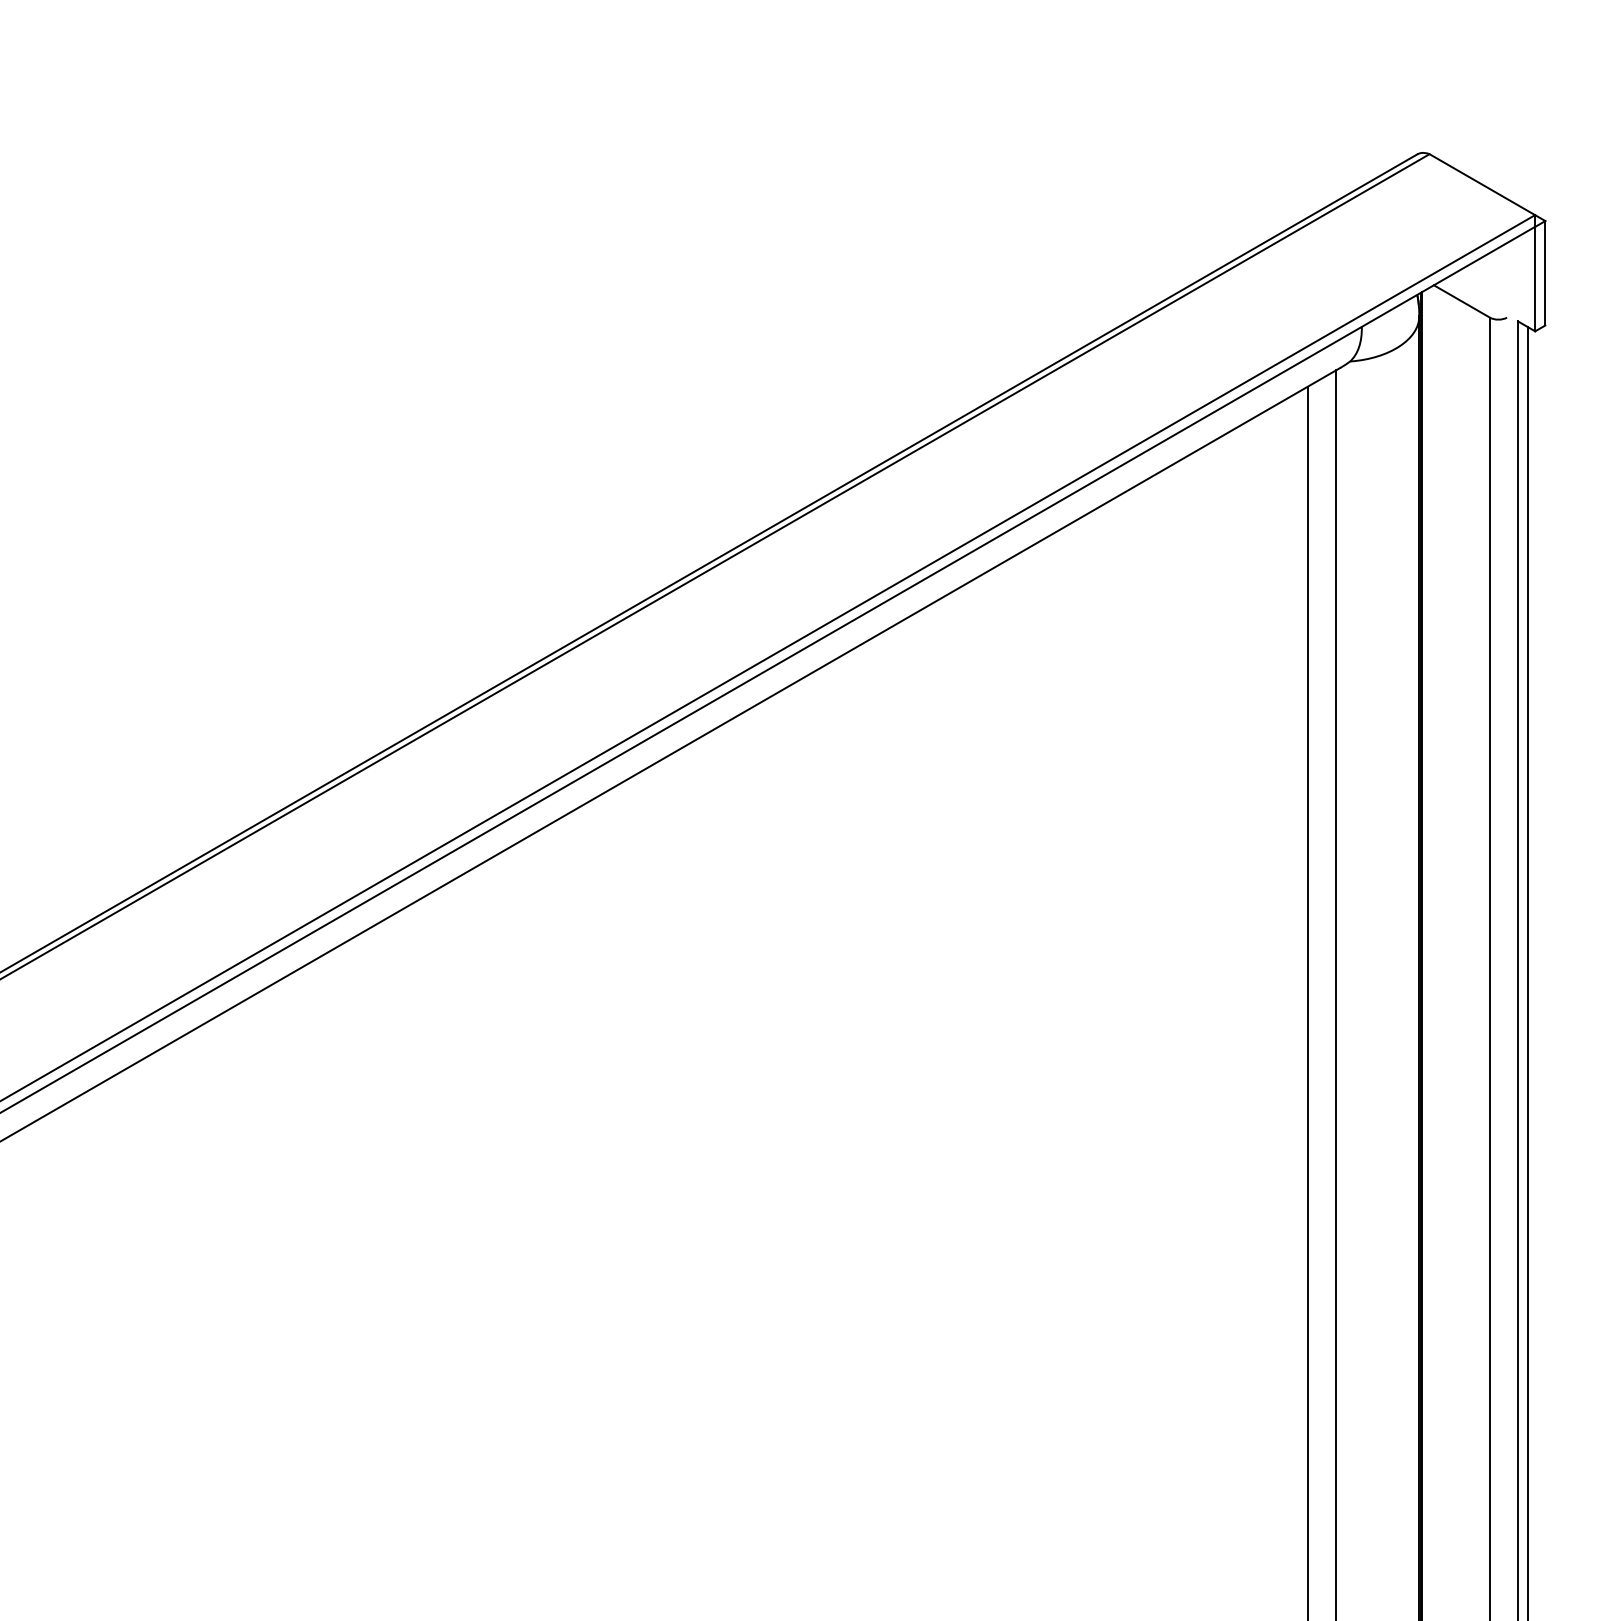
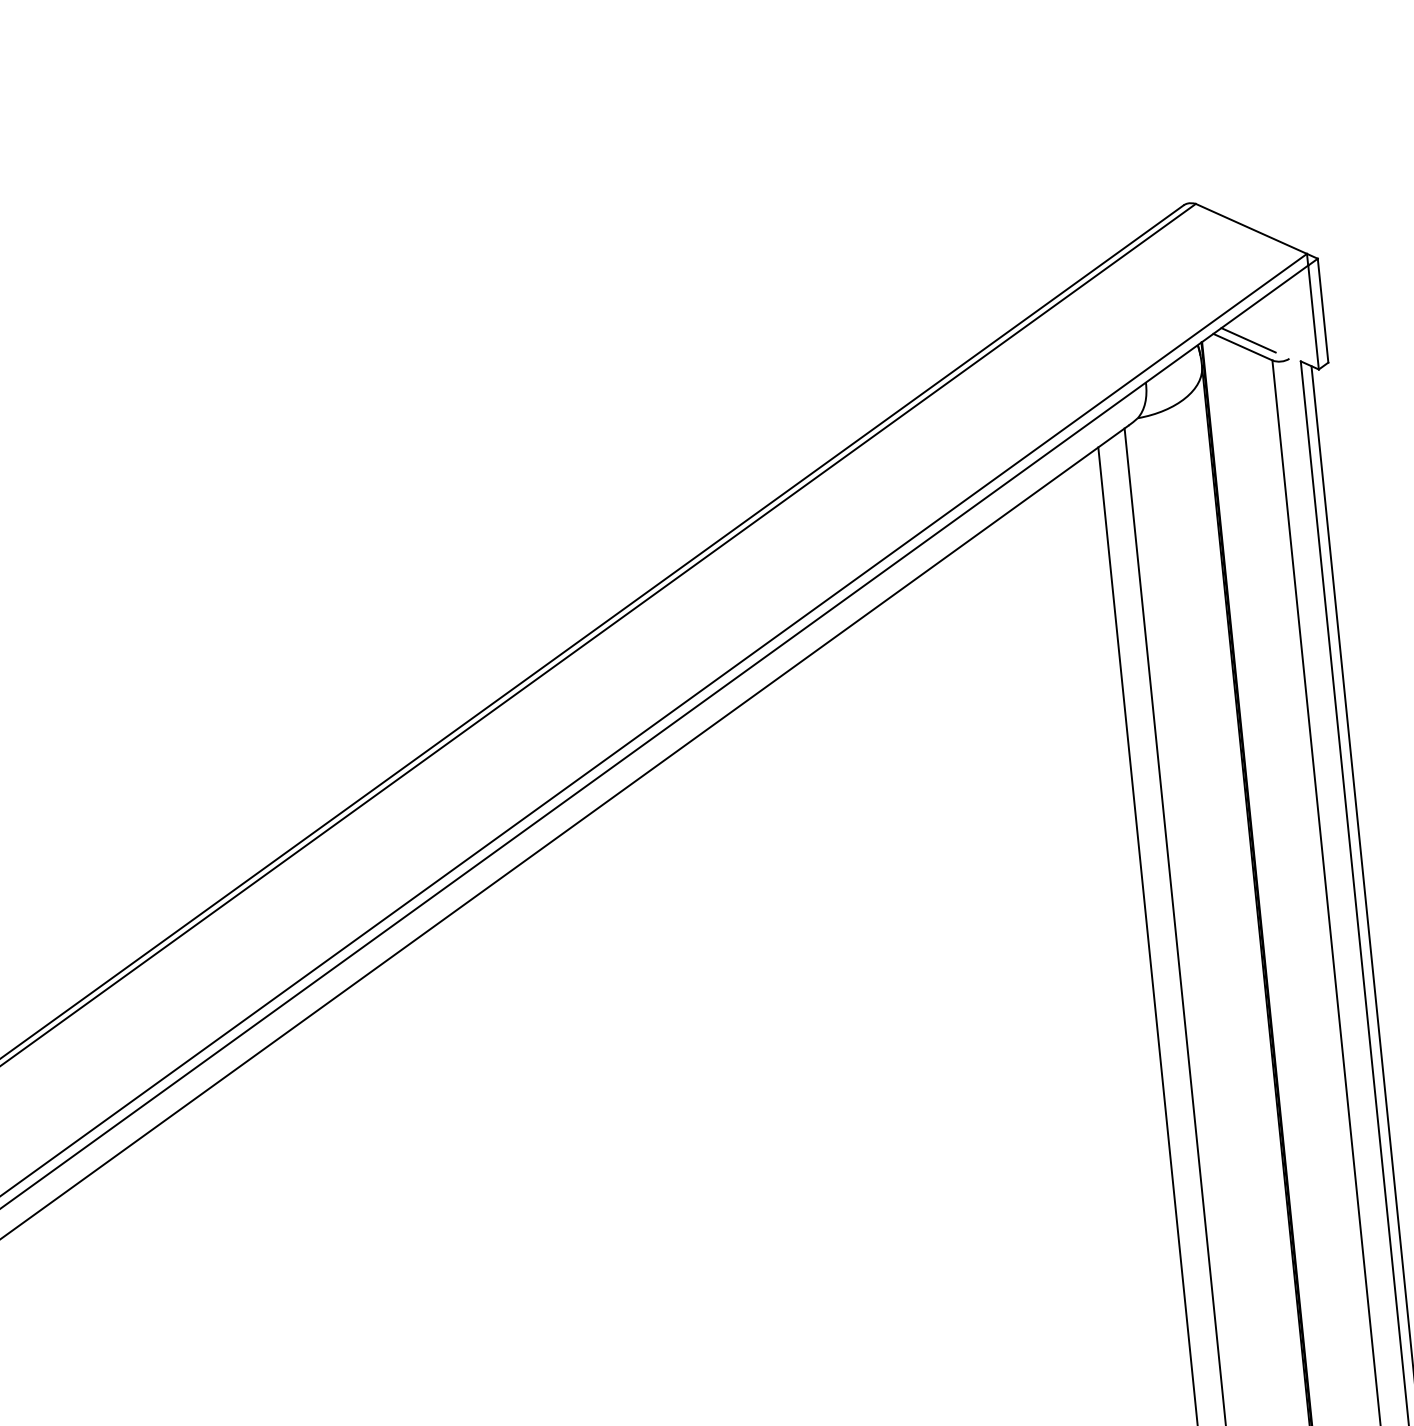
line: (1468, 295) -> (1248, 340), added

